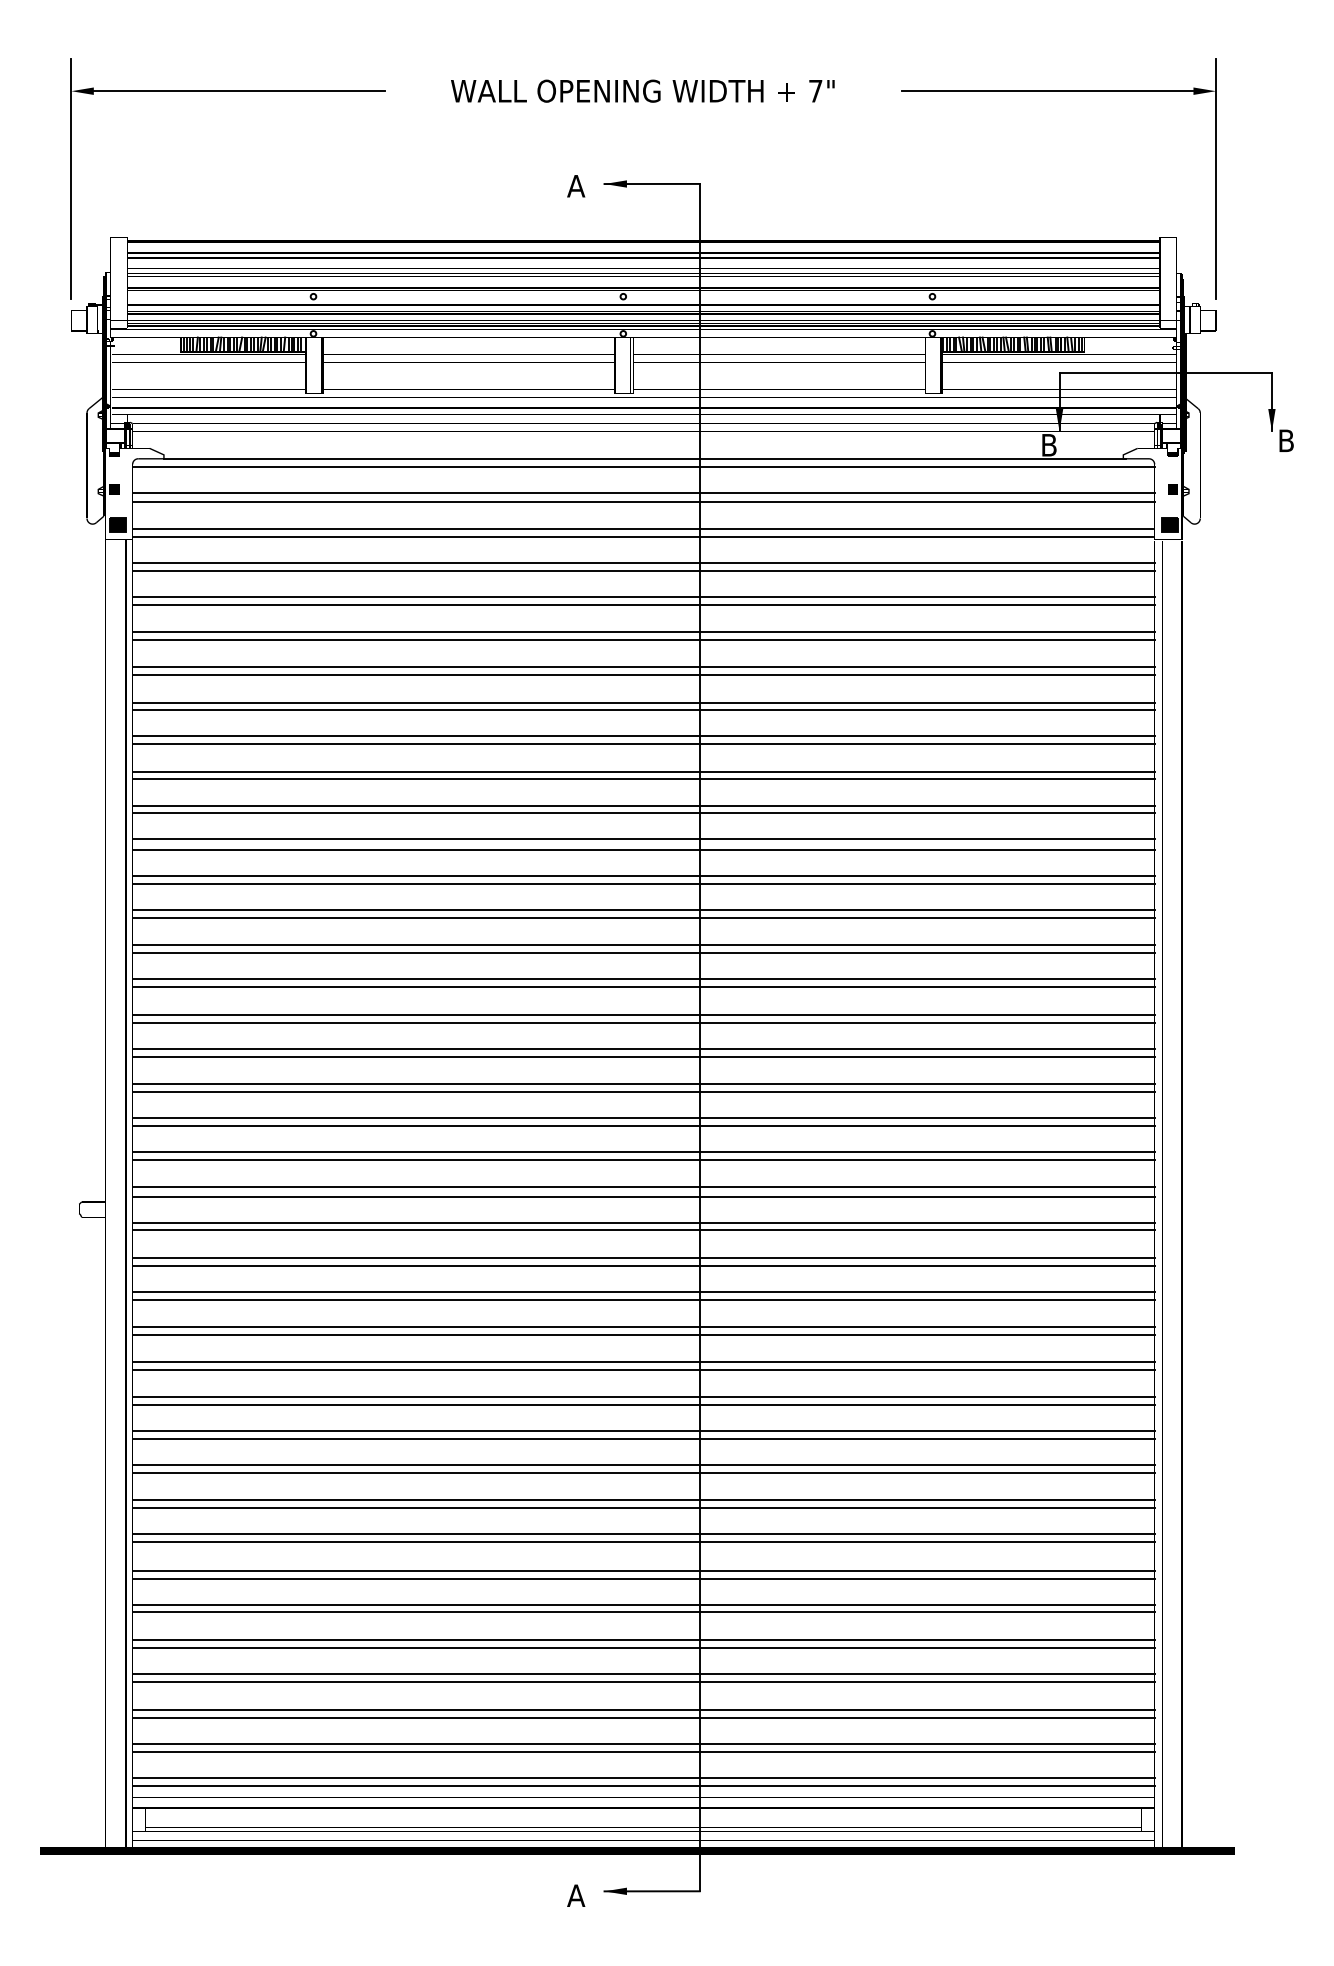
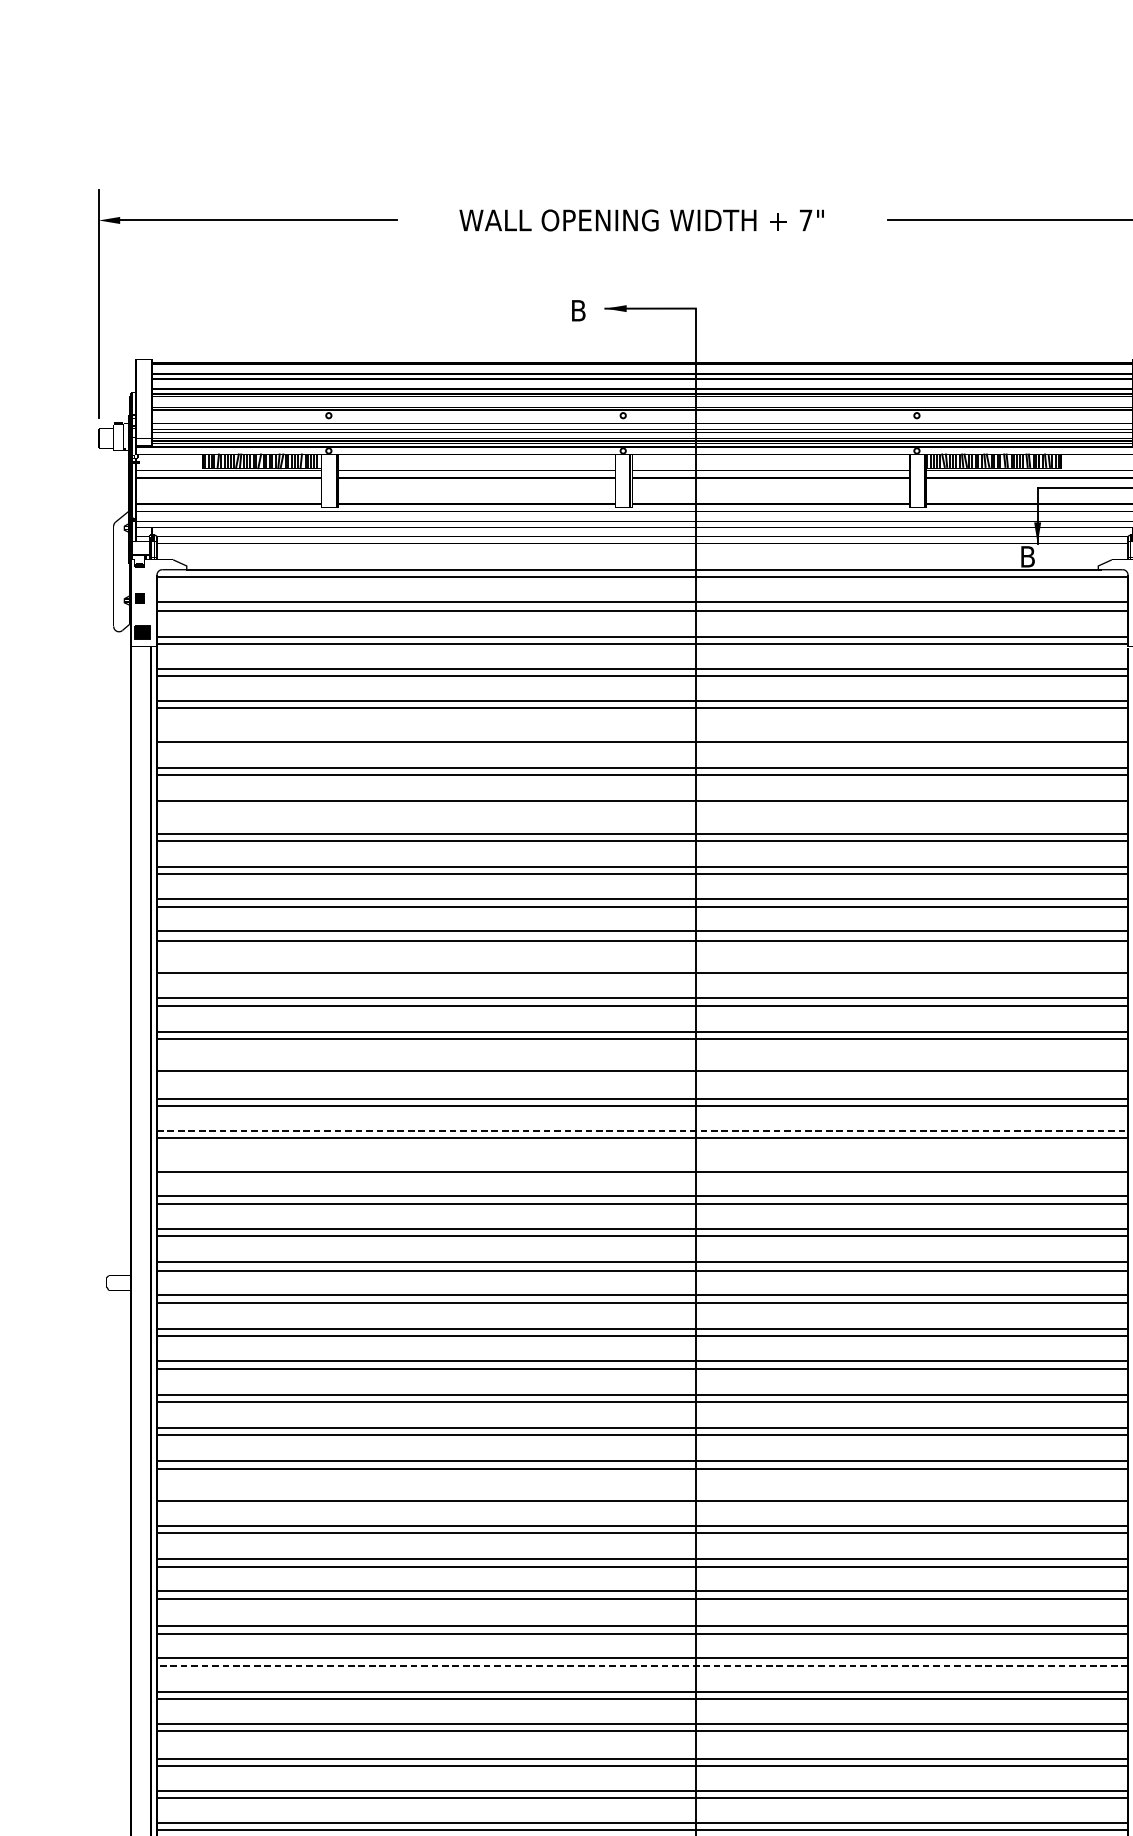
text: (576, 186) -> (578, 311), A -> B
line: (643, 632) -> (642, 734), removed
line: (643, 710) -> (642, 808), removed
line: (643, 875) -> (642, 965), removed
line: (643, 978) -> (642, 1063), removed
line: (643, 1049) -> (642, 1130), solid -> dashed
line: (643, 1084) -> (642, 1164), removed
line: (643, 1431) -> (642, 1493), removed
line: (643, 1612) -> (642, 1665), solid -> dashed

